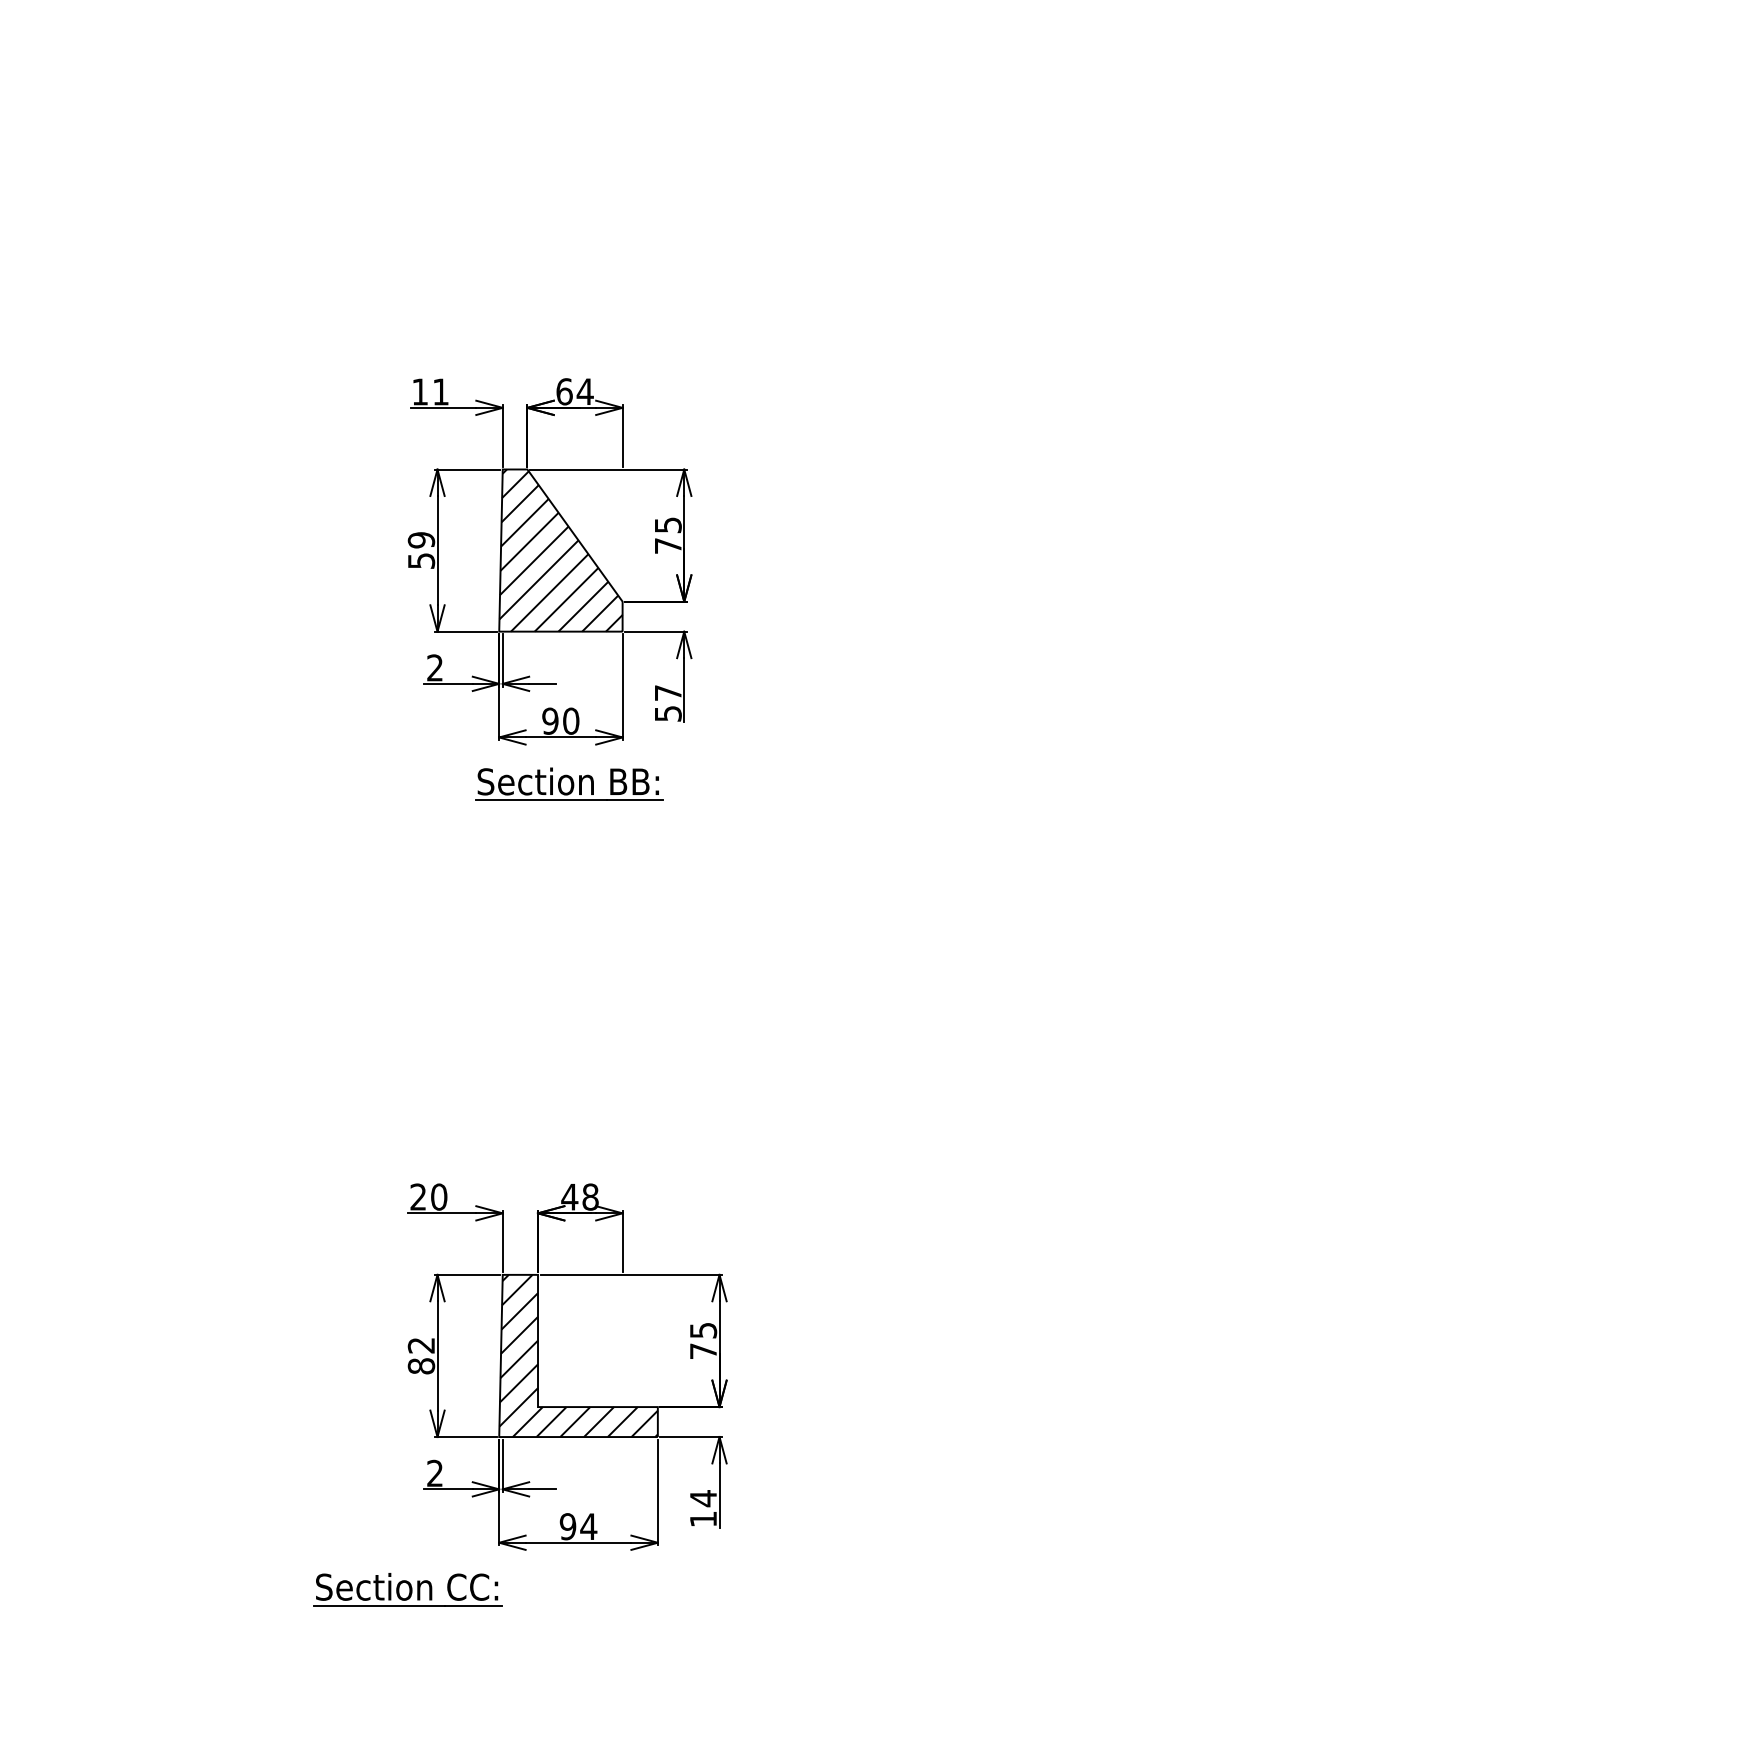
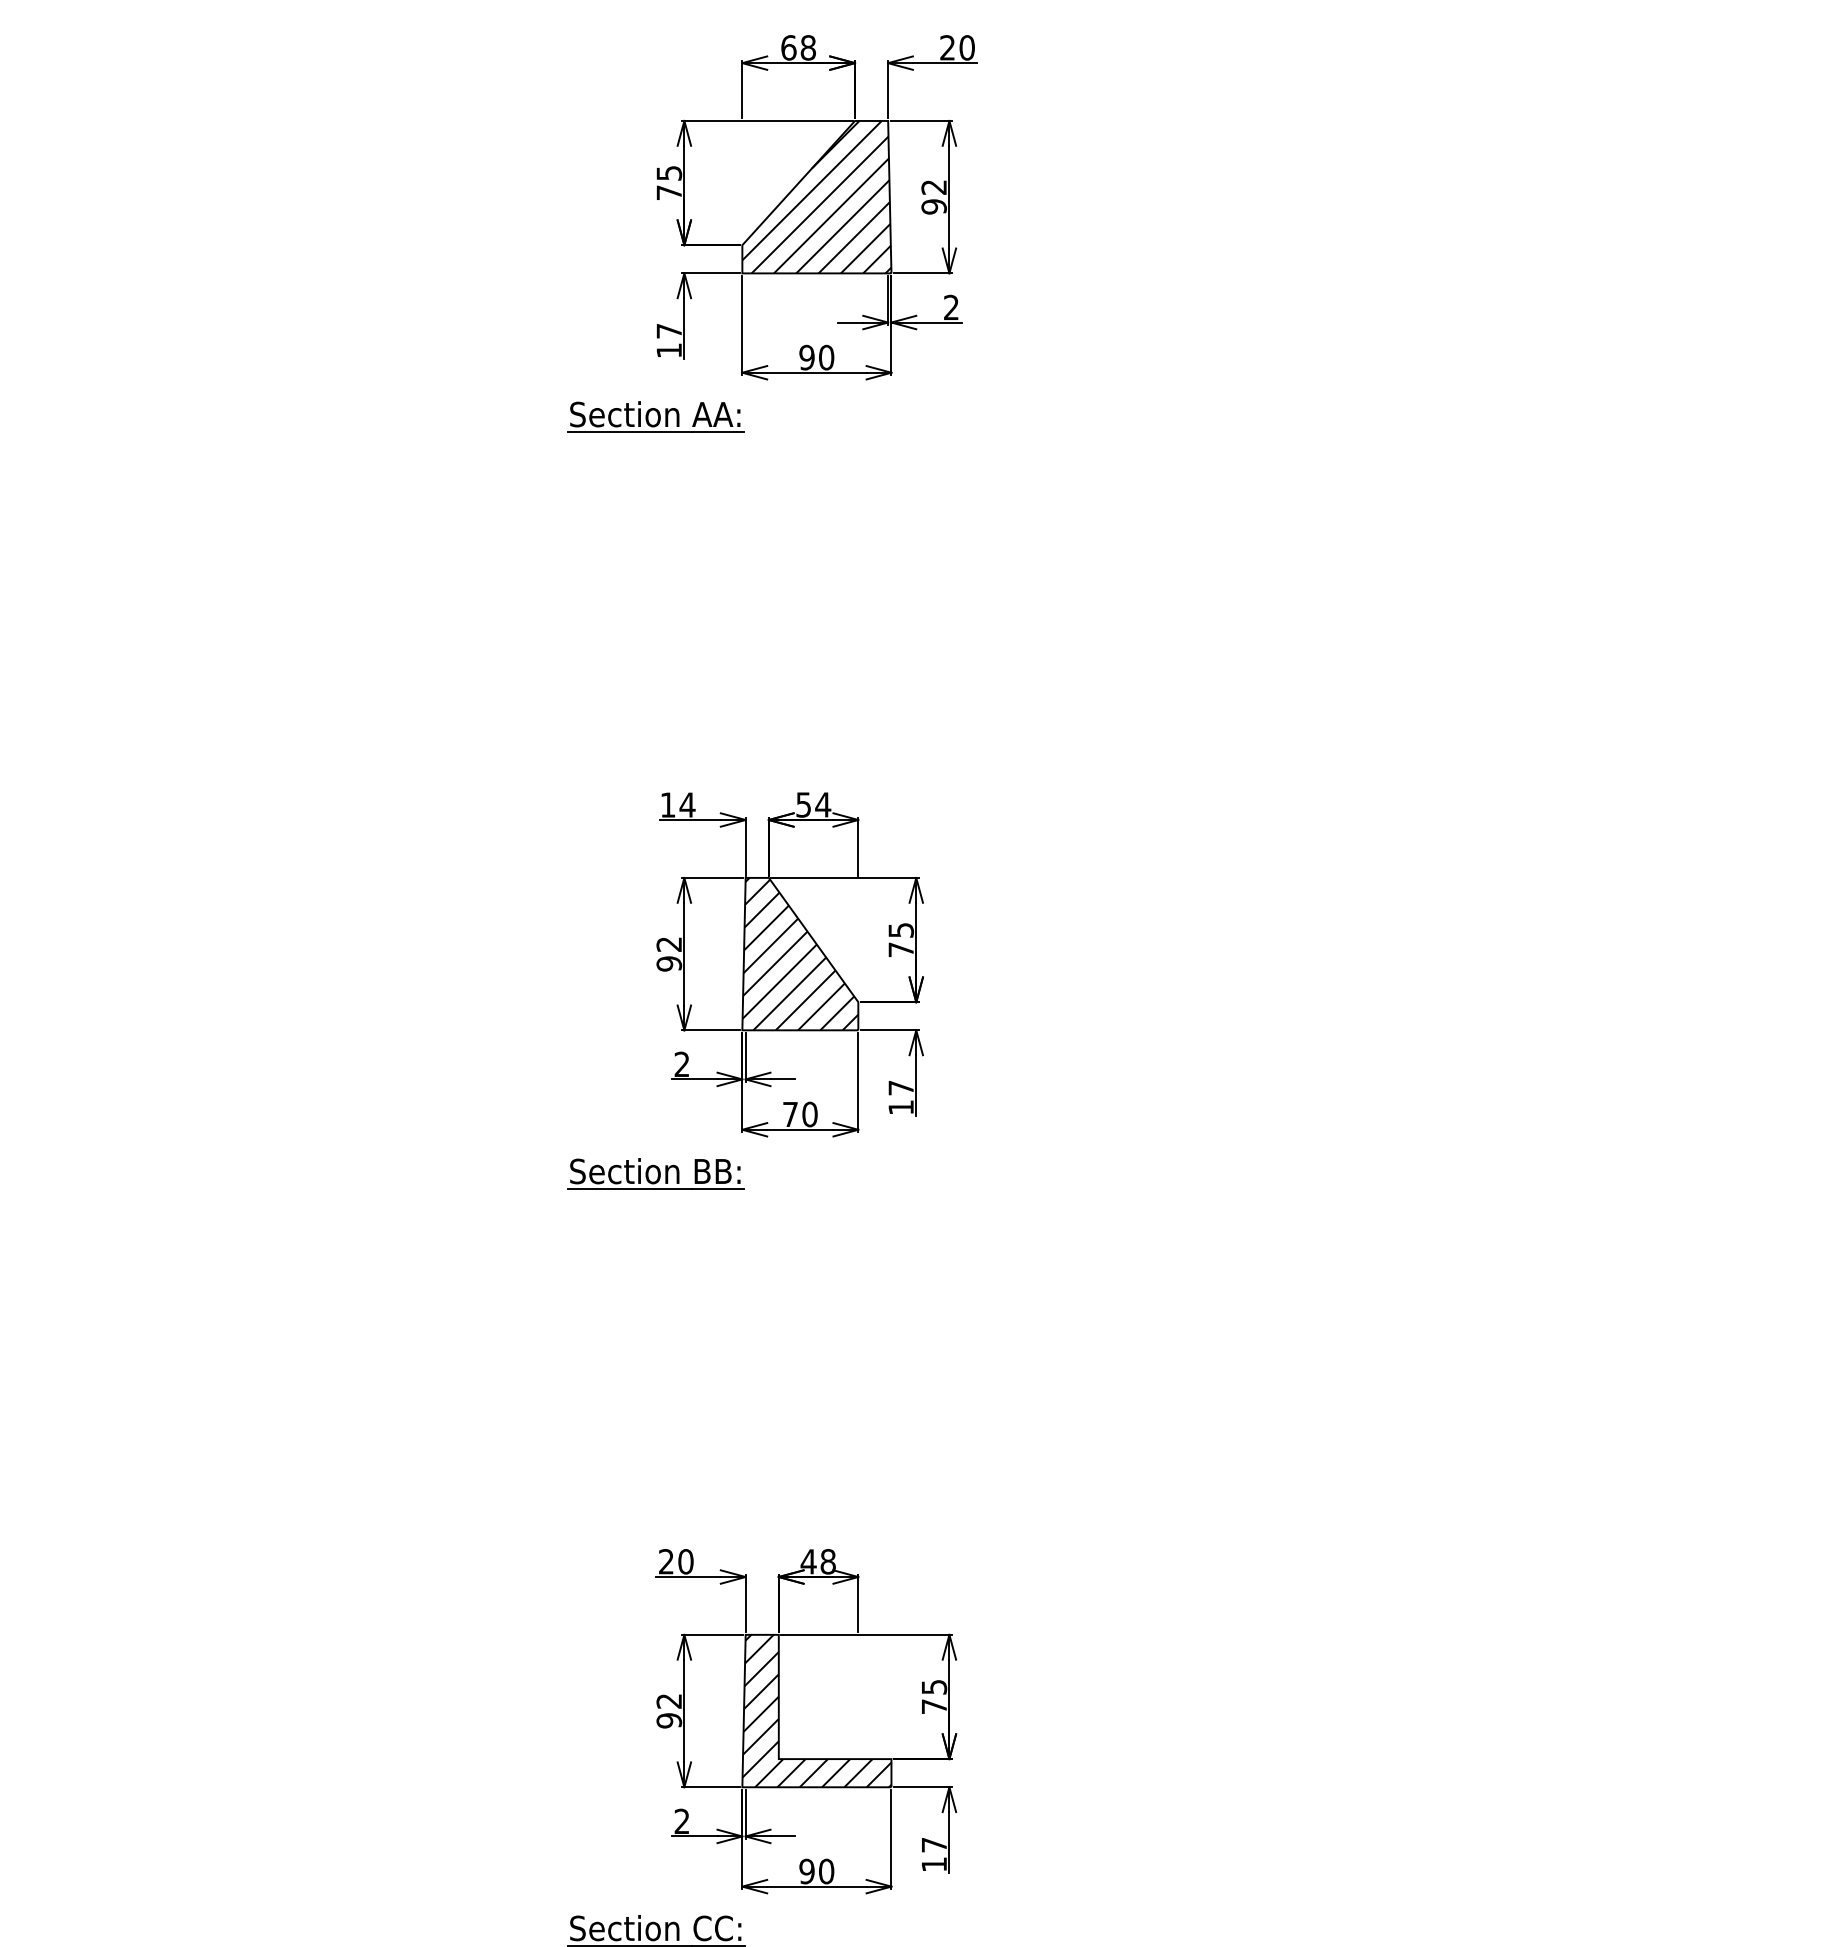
text: (440, 391) -> (687, 804), 11 -> 14
text: (564, 391) -> (803, 804), 64 -> 54
text: (421, 549) -> (669, 953), 59 -> 92
text: (668, 713) -> (901, 1107), 57 -> 17
text: (550, 721) -> (790, 1114), 90 -> 70
part: (568, 783) -> (655, 1173), moved
text: (421, 1365) -> (669, 1720), 82 -> 92
text: (703, 1498) -> (934, 1845), 14 -> 17
text: (588, 1526) -> (826, 1871), 94 -> 90

